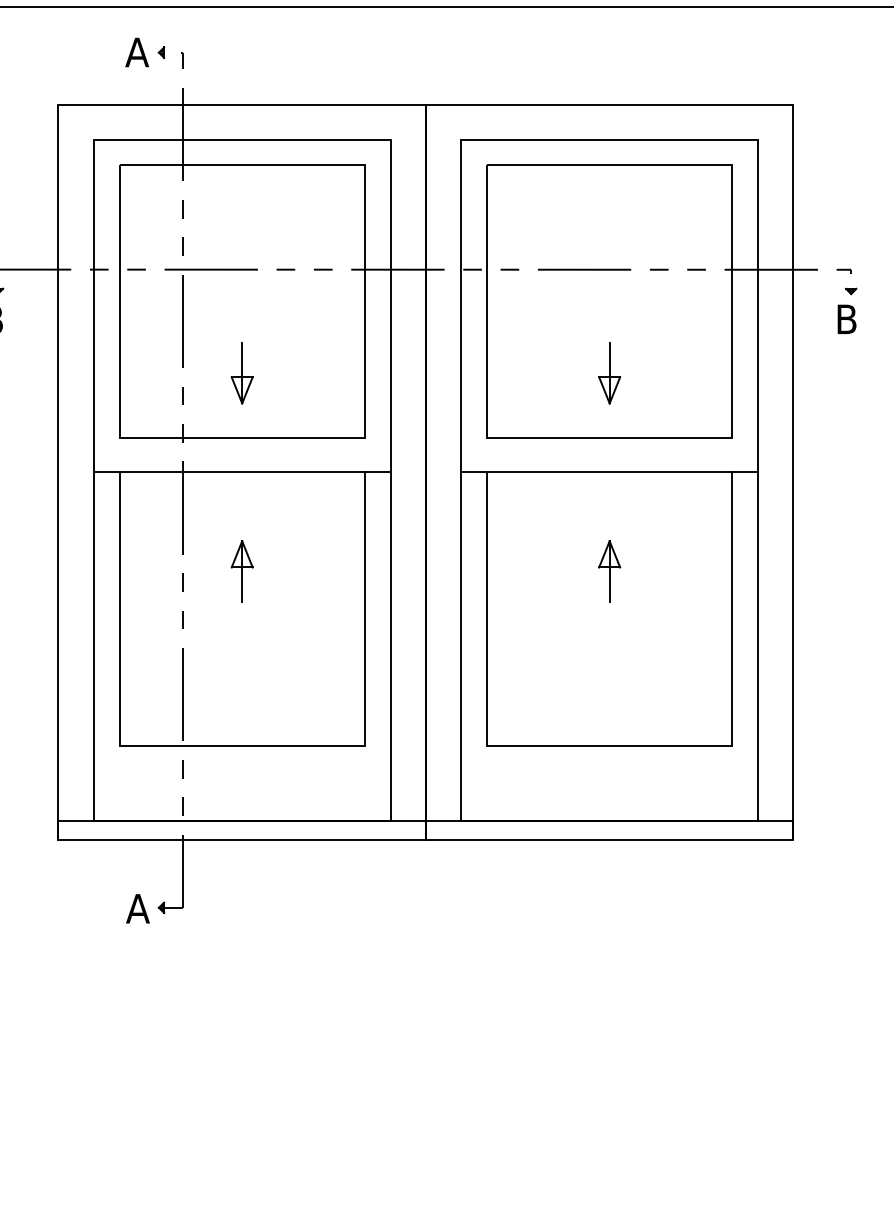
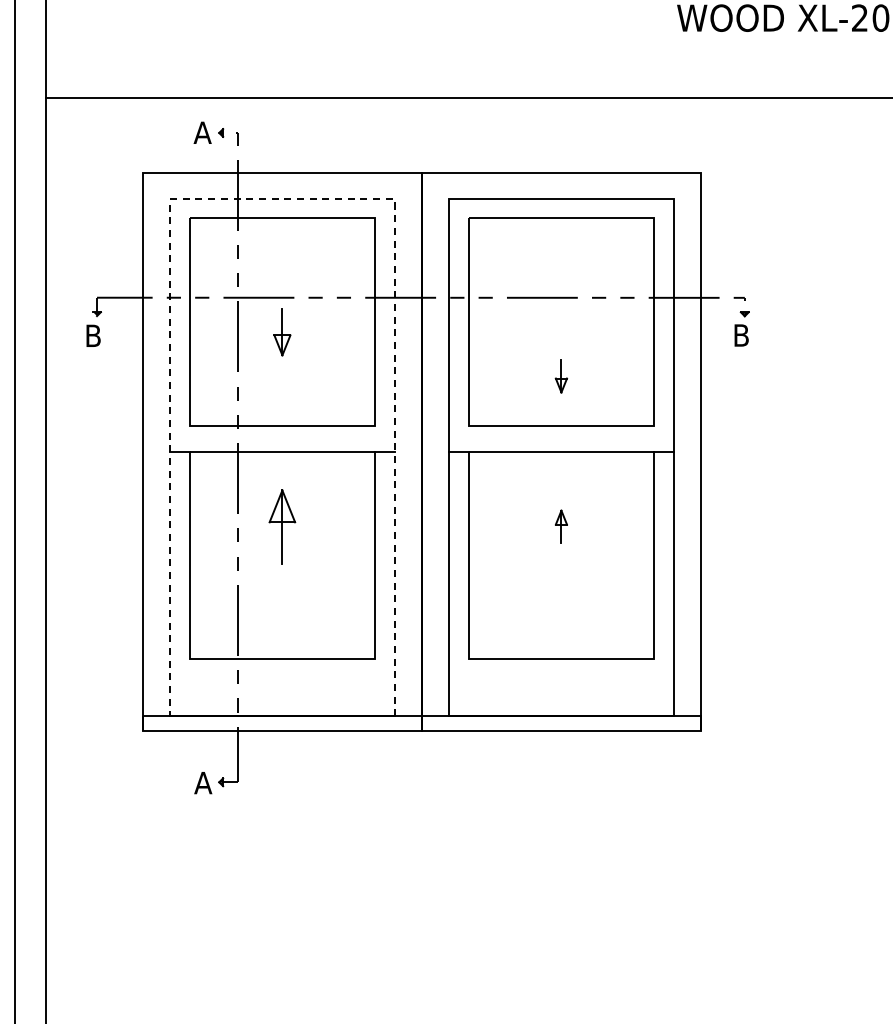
line: (242, 140) -> (282, 199), solid -> dashed
part: (242, 373) -> (282, 332), moved
part: (609, 373) -> (561, 376), size x0.7
part: (242, 570) -> (282, 526), size x1.6
part: (609, 570) -> (561, 526), size x0.7

